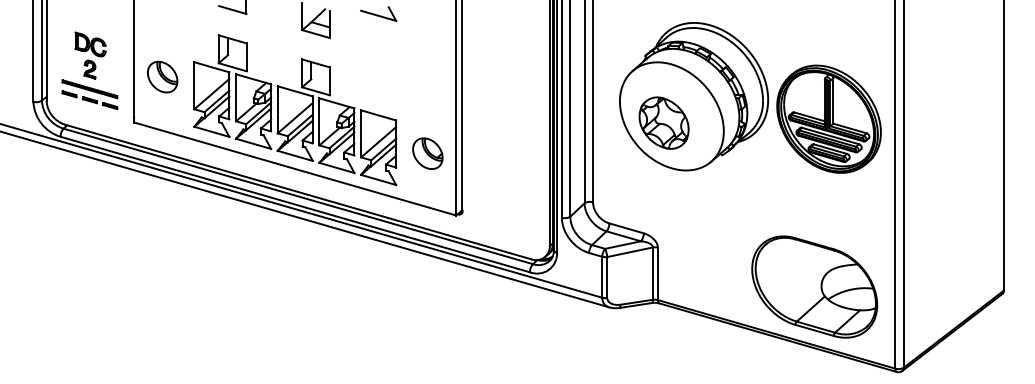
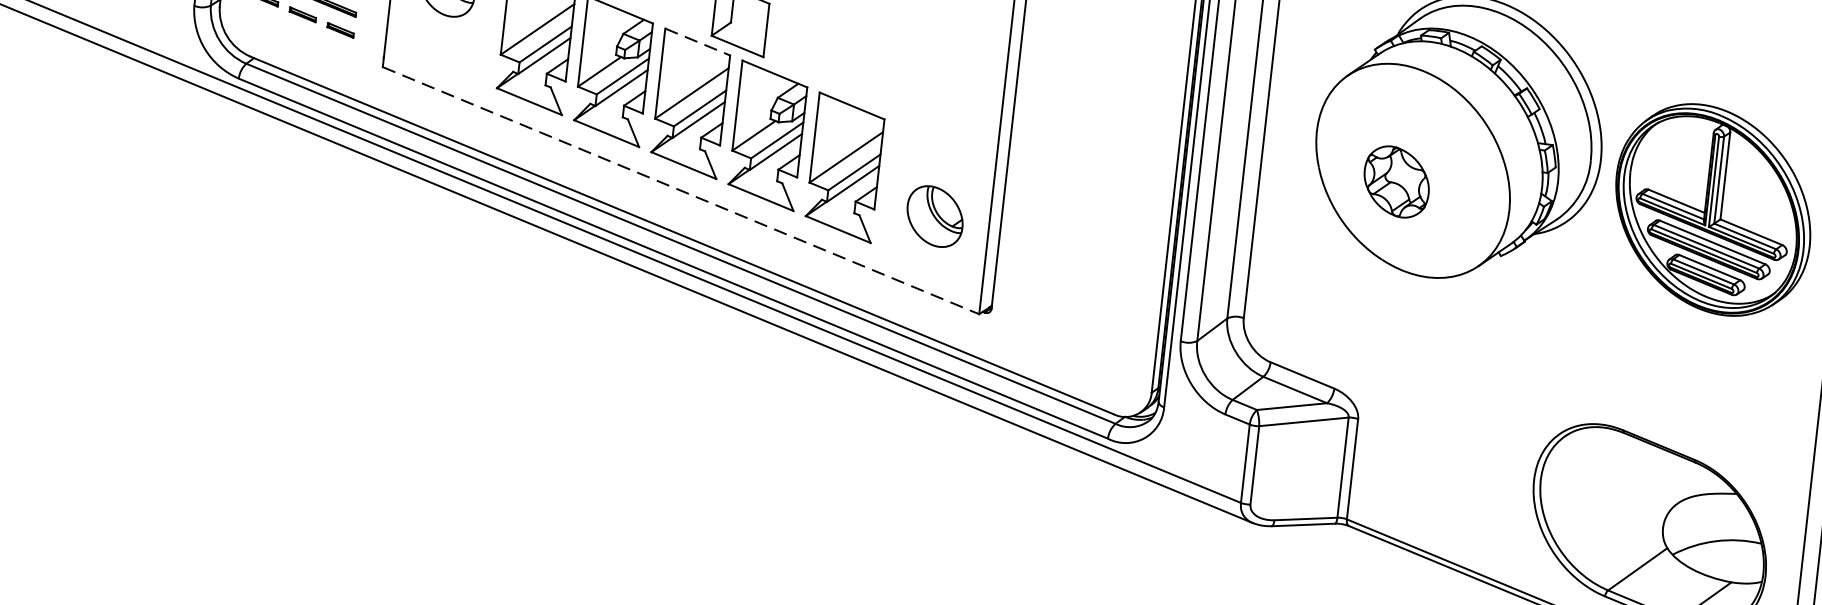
line: (295, 91) -> (698, 42), solid -> dashed
part: (663, 122) -> (1395, 180), size x0.7
part: (427, 153) -> (934, 216), moved
line: (295, 169) -> (681, 191), solid -> dashed

